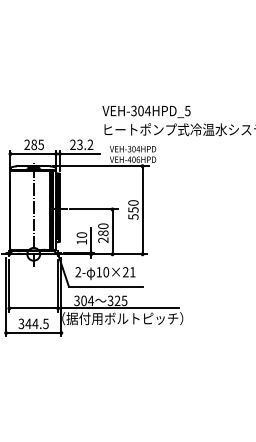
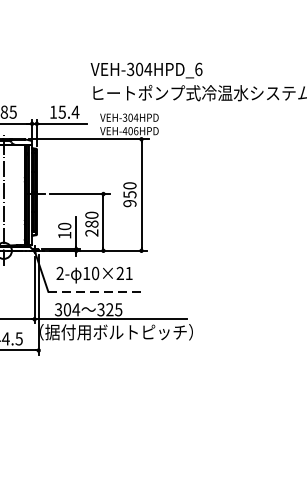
text: (187, 110) -> (198, 68), VEH-304HPD_5 -> VEH-304HPD_6
text: (81, 144) -> (64, 111), 23.2 -> 15.4
text: (133, 216) -> (130, 202), 550 -> 950
line: (105, 286) -> (94, 291), solid -> dashed

